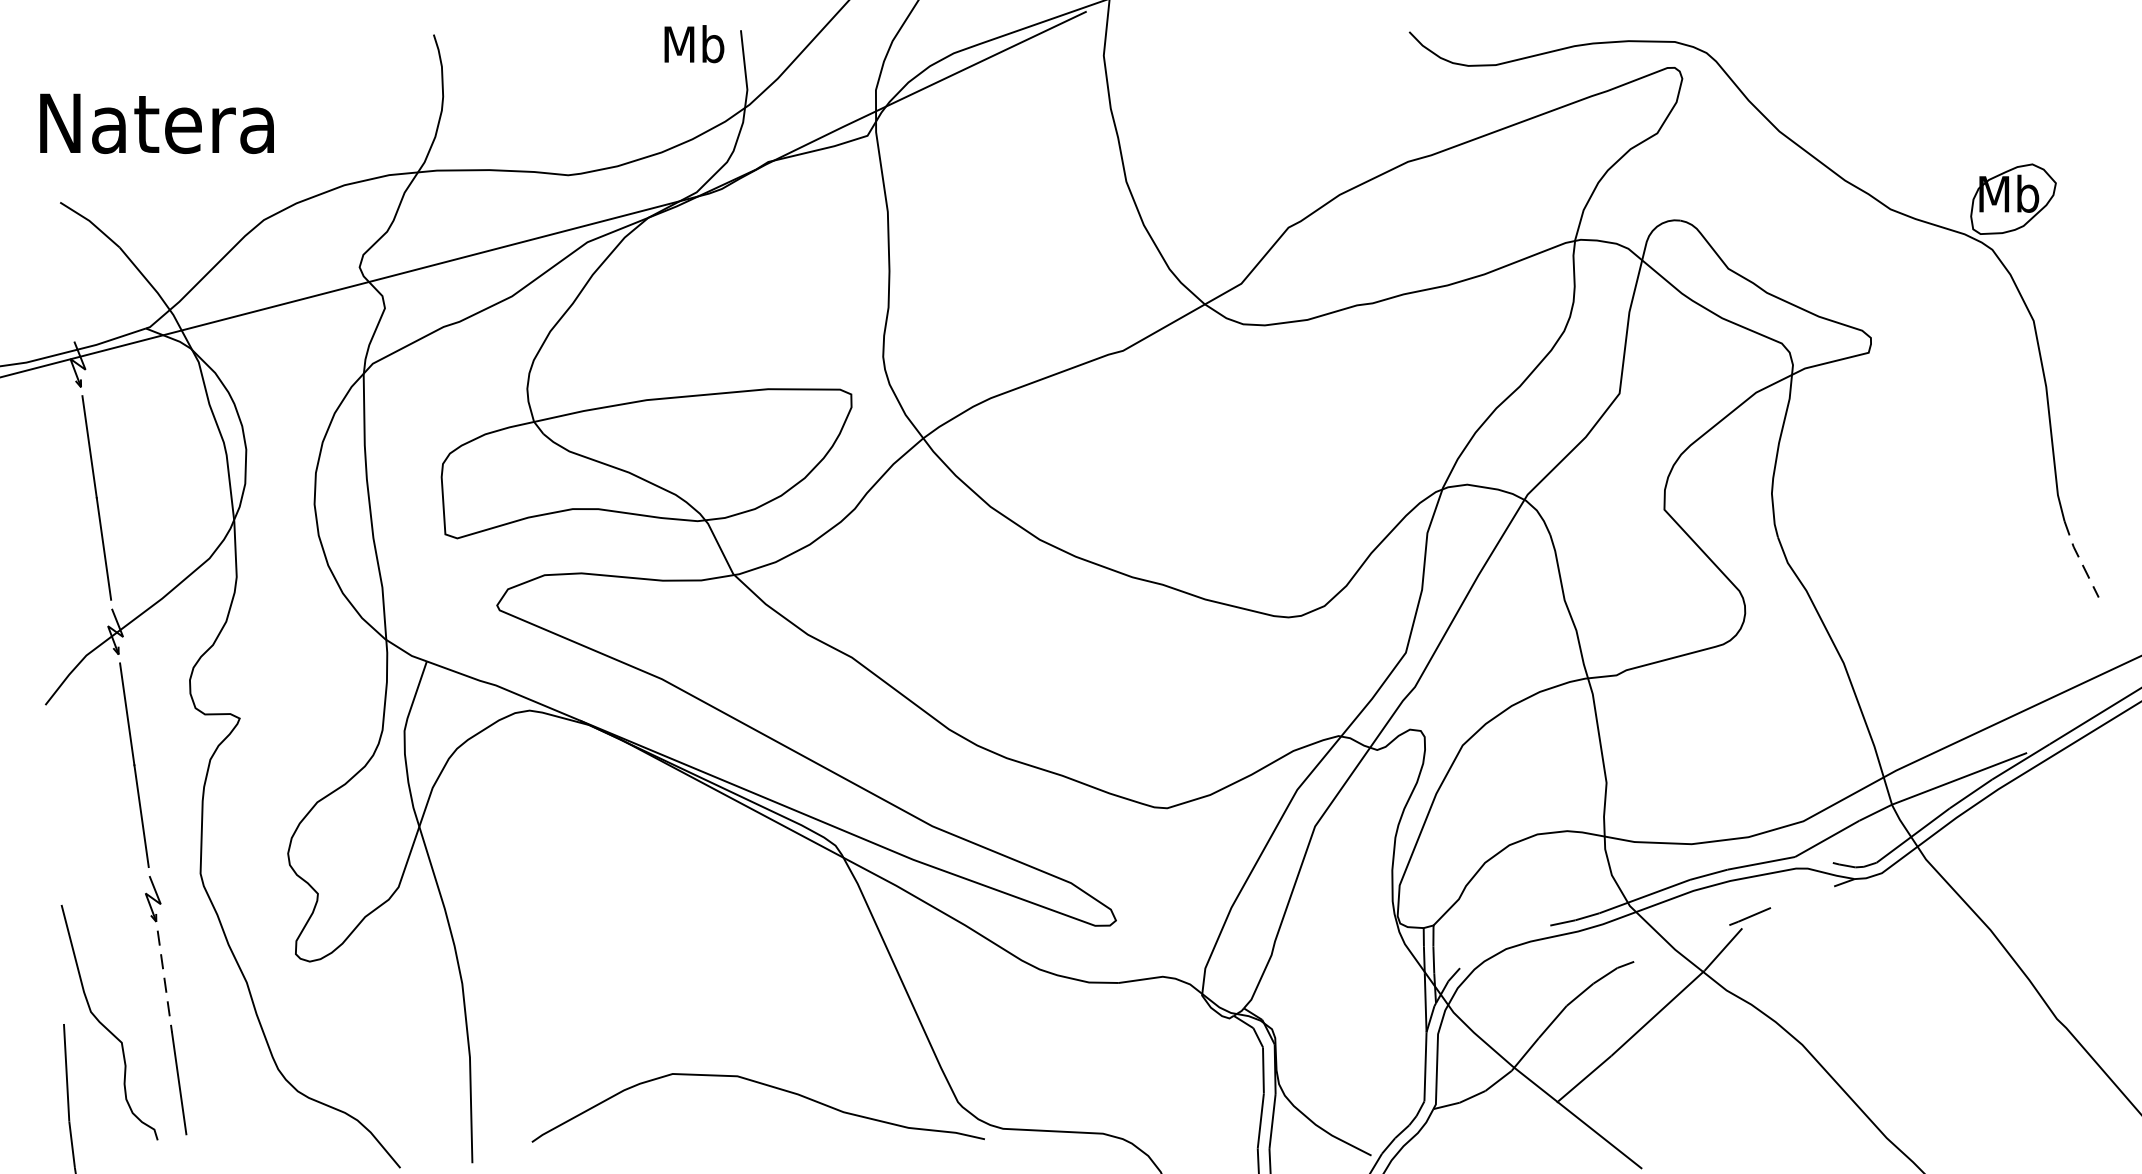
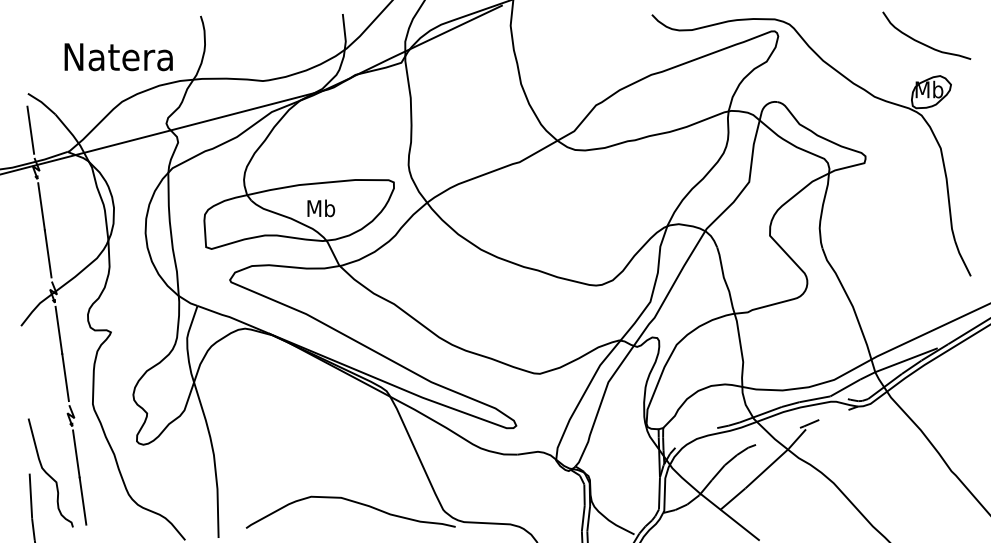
text: (694, 44) -> (321, 208), moved
curve: (1994, 91) -> (922, 42), added
text: (156, 124) -> (118, 57), moved
line: (65, 280) -> (30, 129), added
line: (2080, 561) -> (962, 259), dashed -> solid
line: (165, 982) -> (76, 454), dashed -> solid

